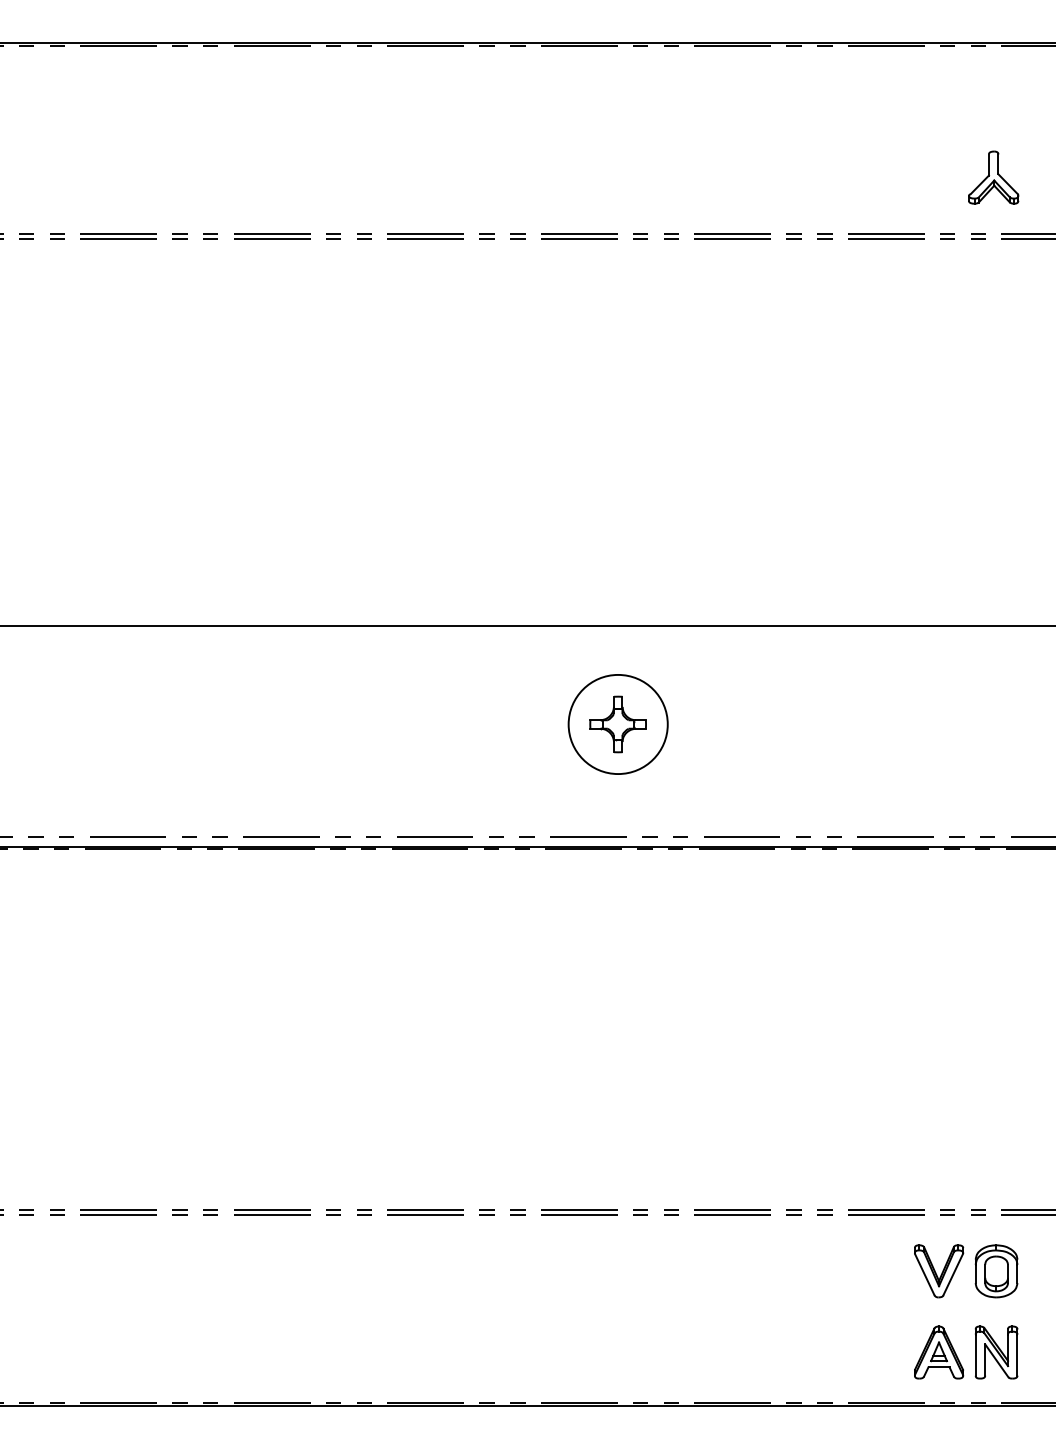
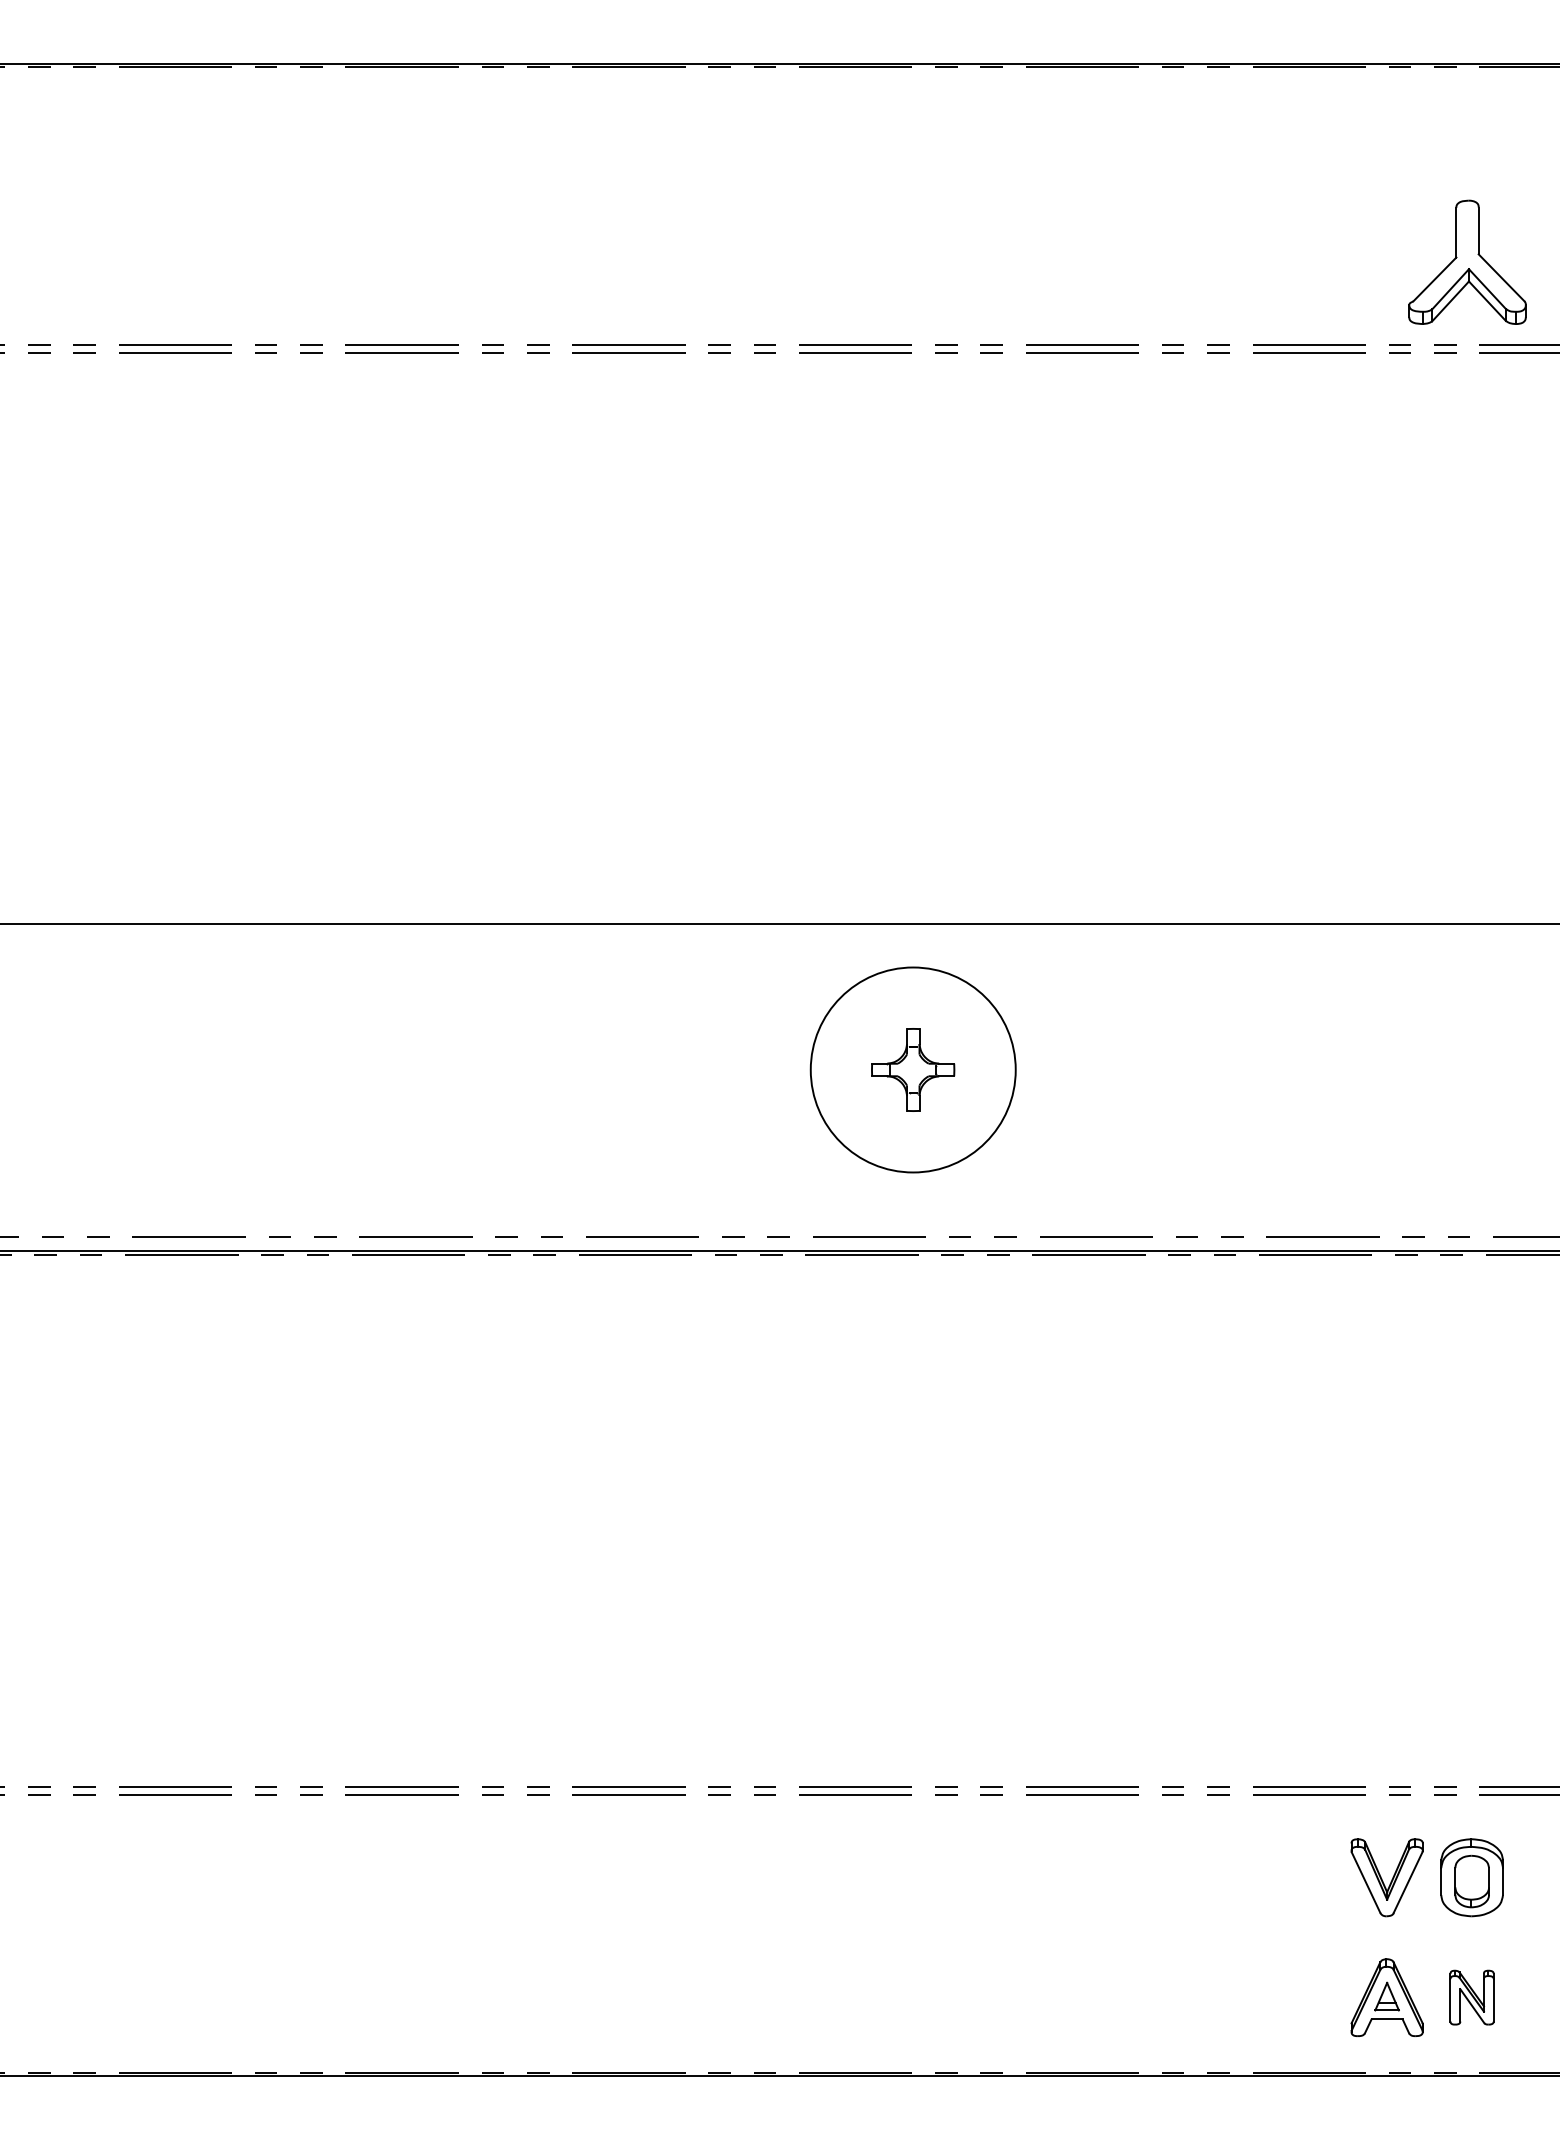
part: (993, 177) -> (1467, 262), size x1.6
circle: (617, 724) -> (912, 1070), size x1.4
part: (996, 1352) -> (1472, 1997), size x0.7

